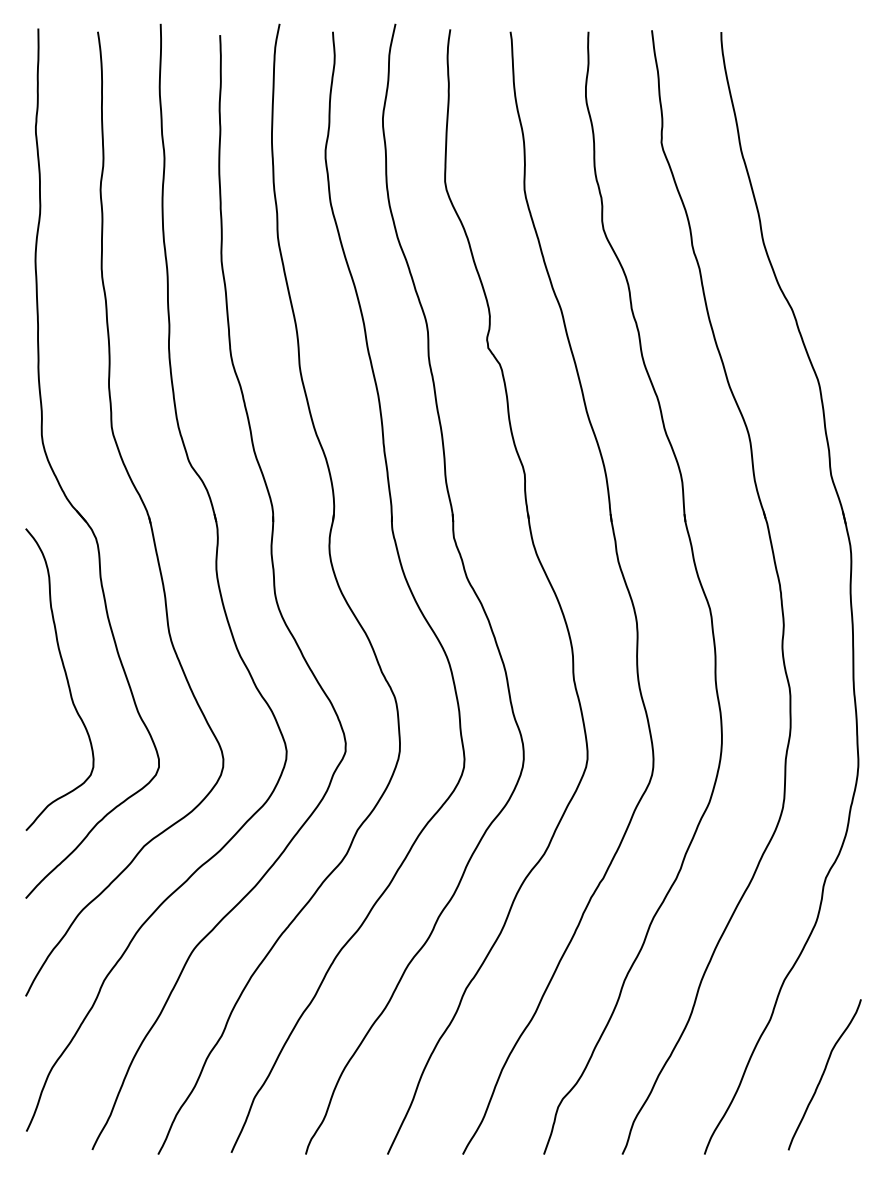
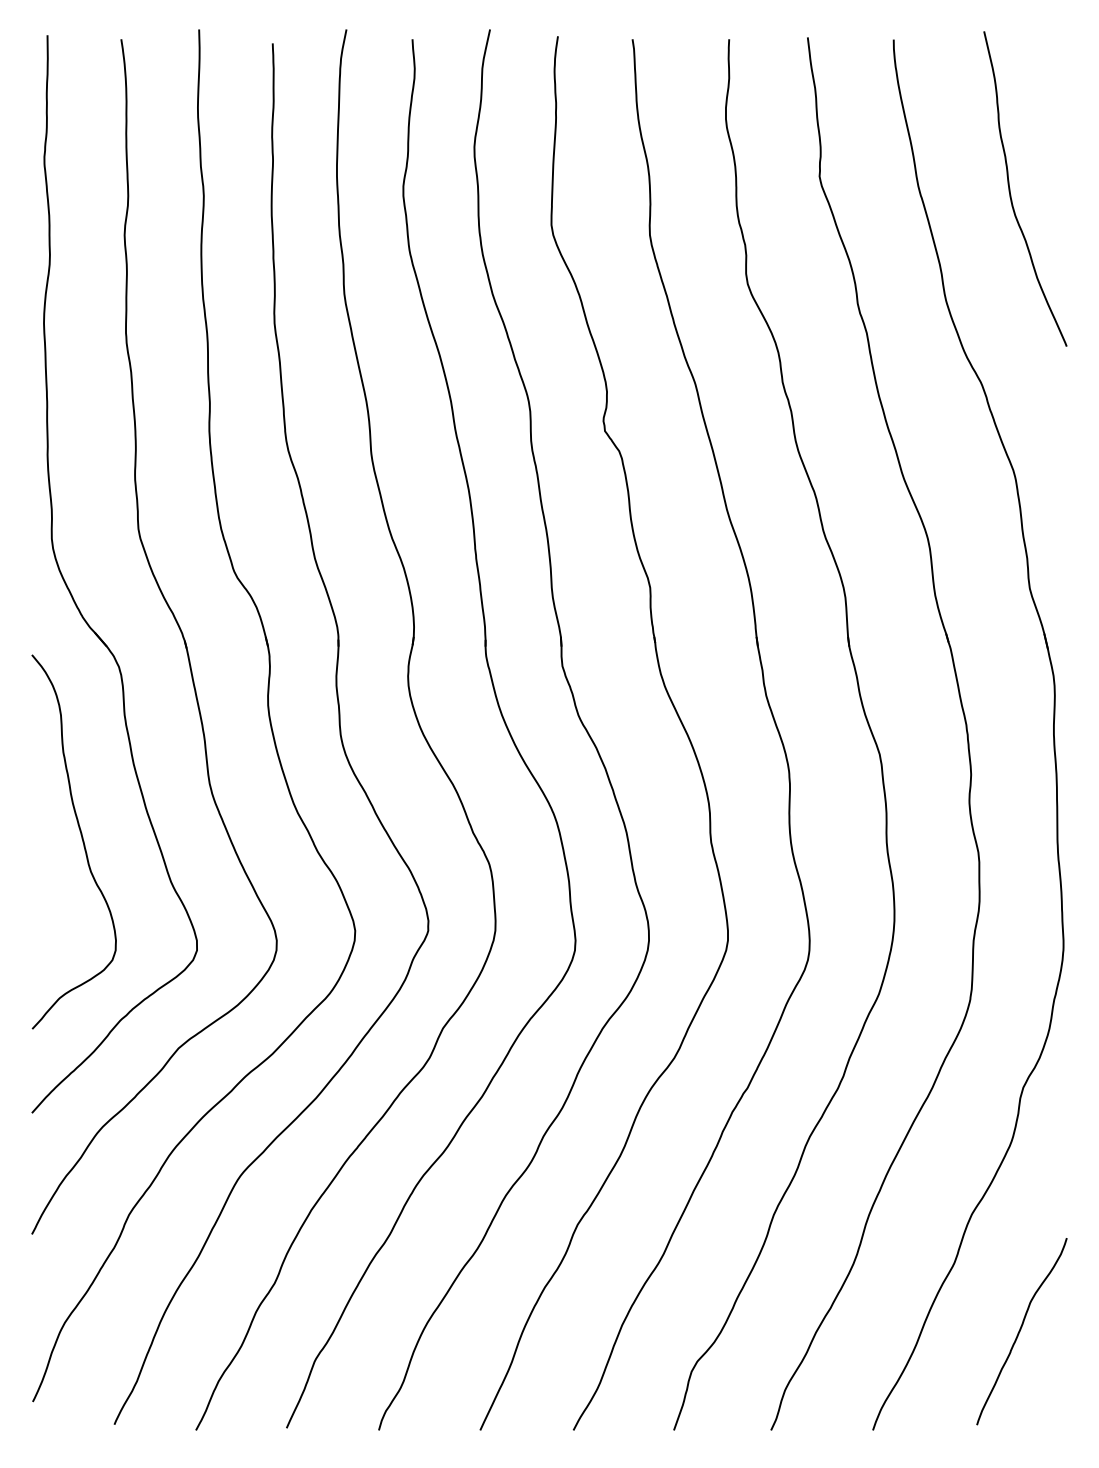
curve: (816, 156) -> (1011, 193), added

